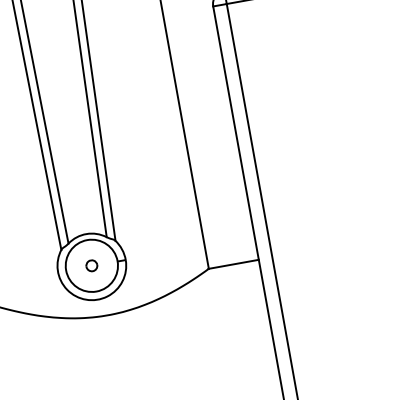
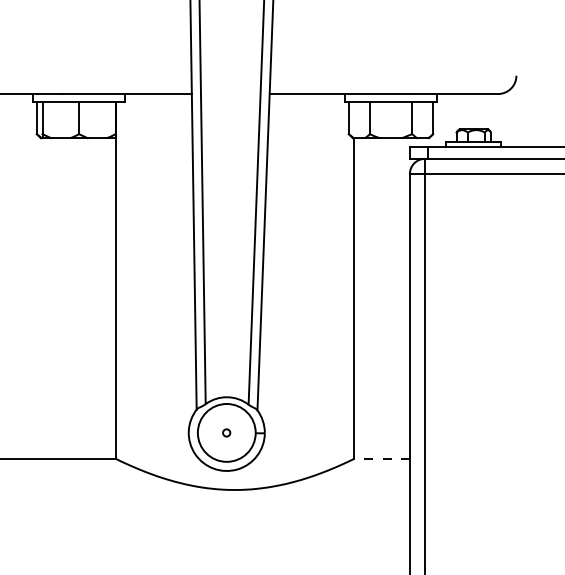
line: (233, 264) -> (381, 459), solid -> dashed
part: (91, 265) -> (226, 432), size x0.6

